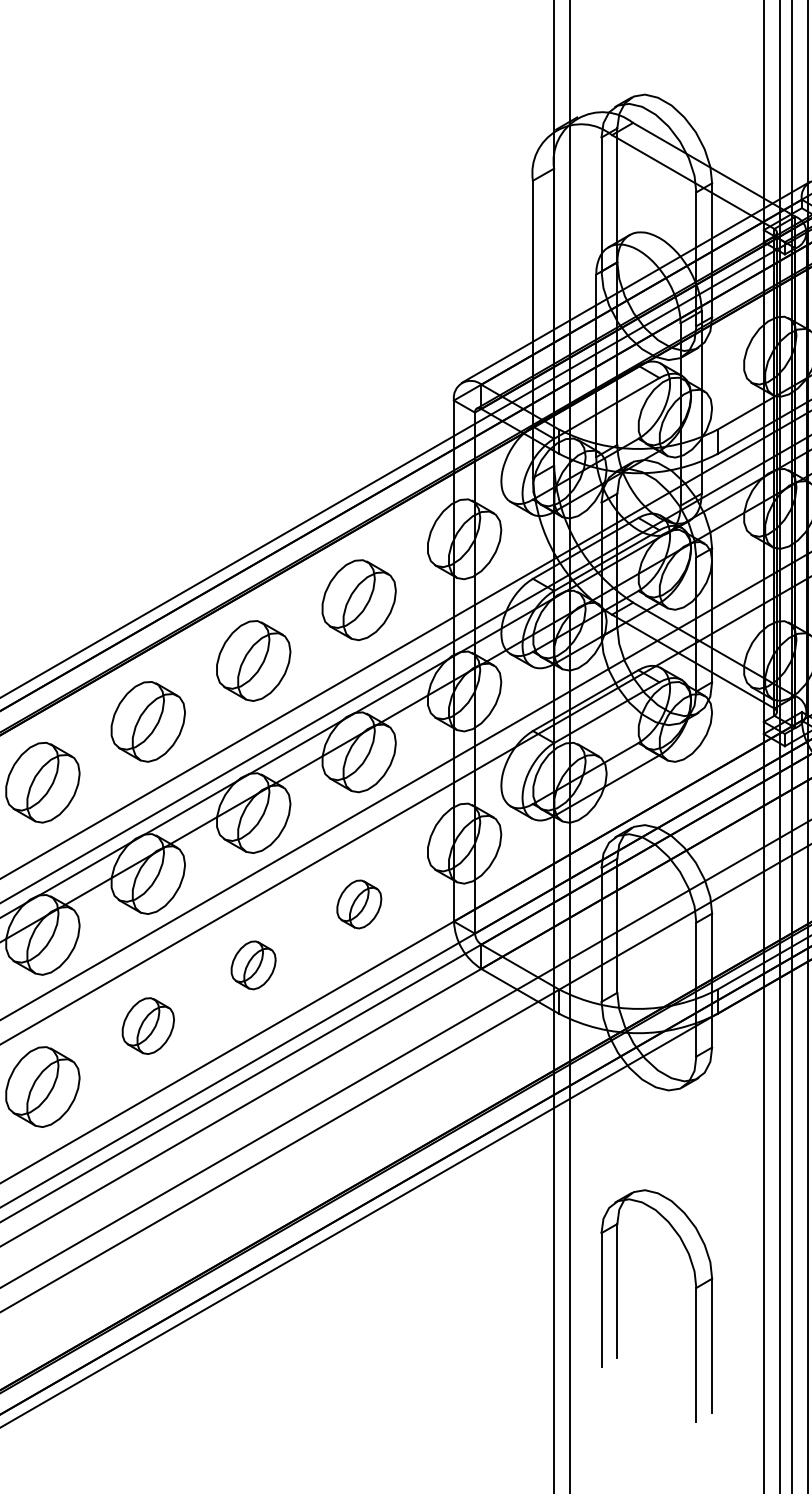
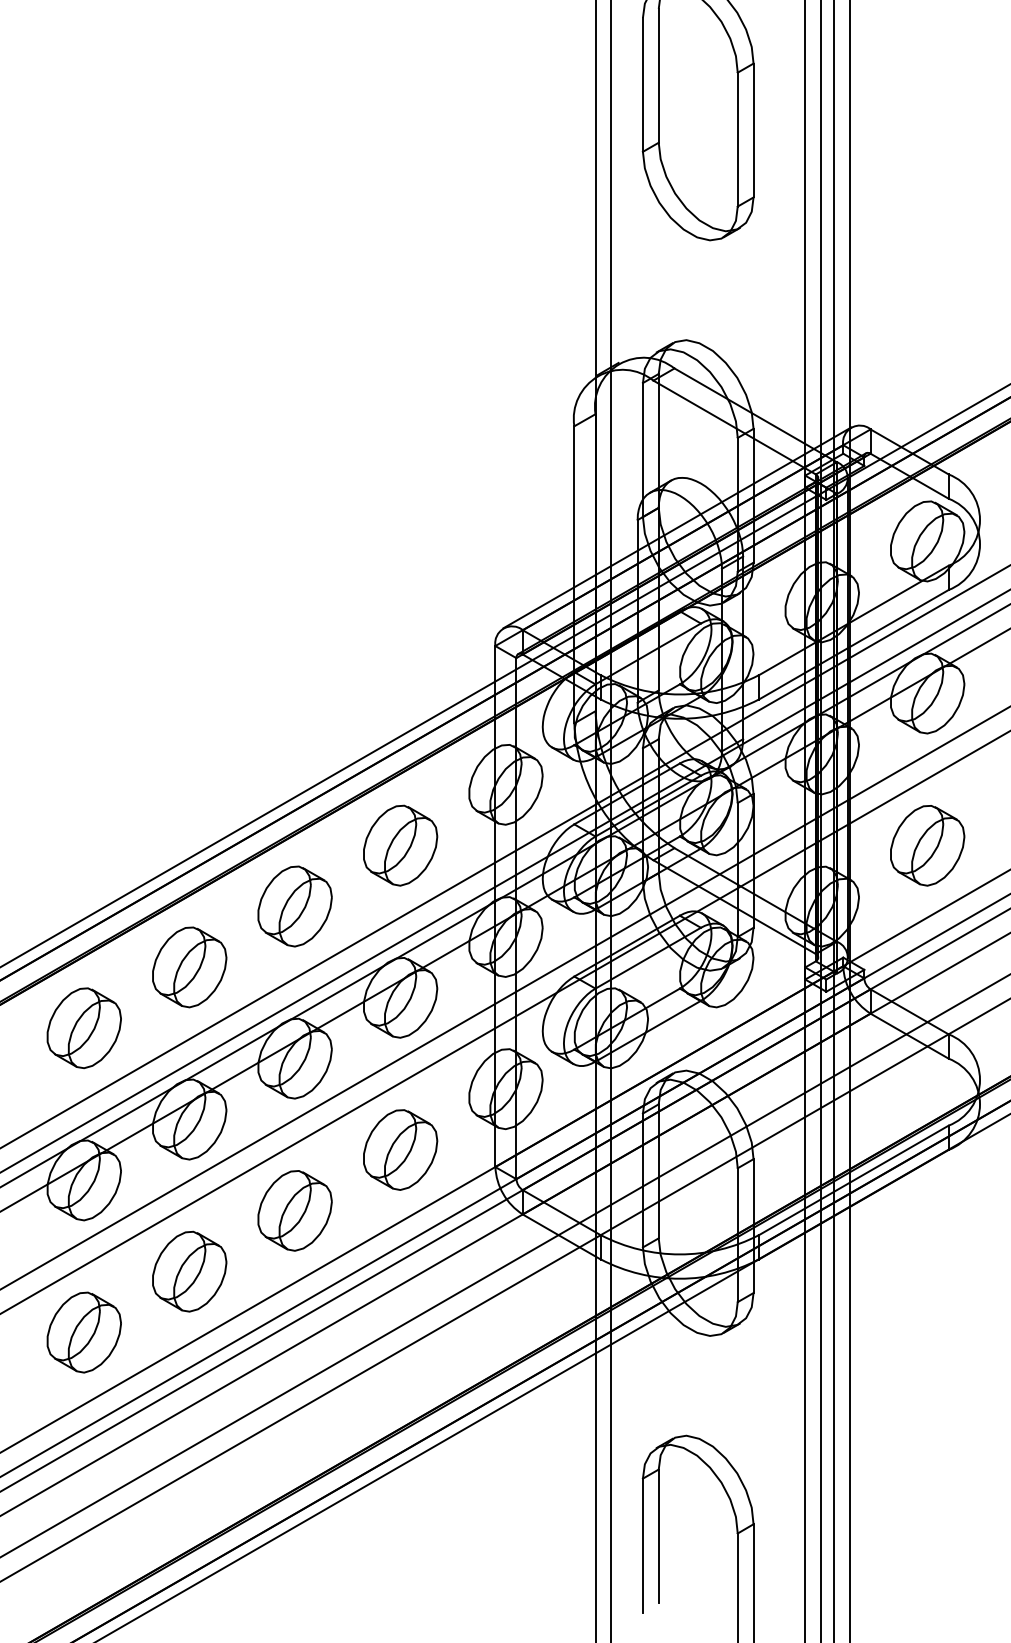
part: (359, 903) -> (400, 1149), size x1.67
part: (253, 964) -> (294, 1210), size x1.67
part: (148, 1025) -> (189, 1271), size x1.43

